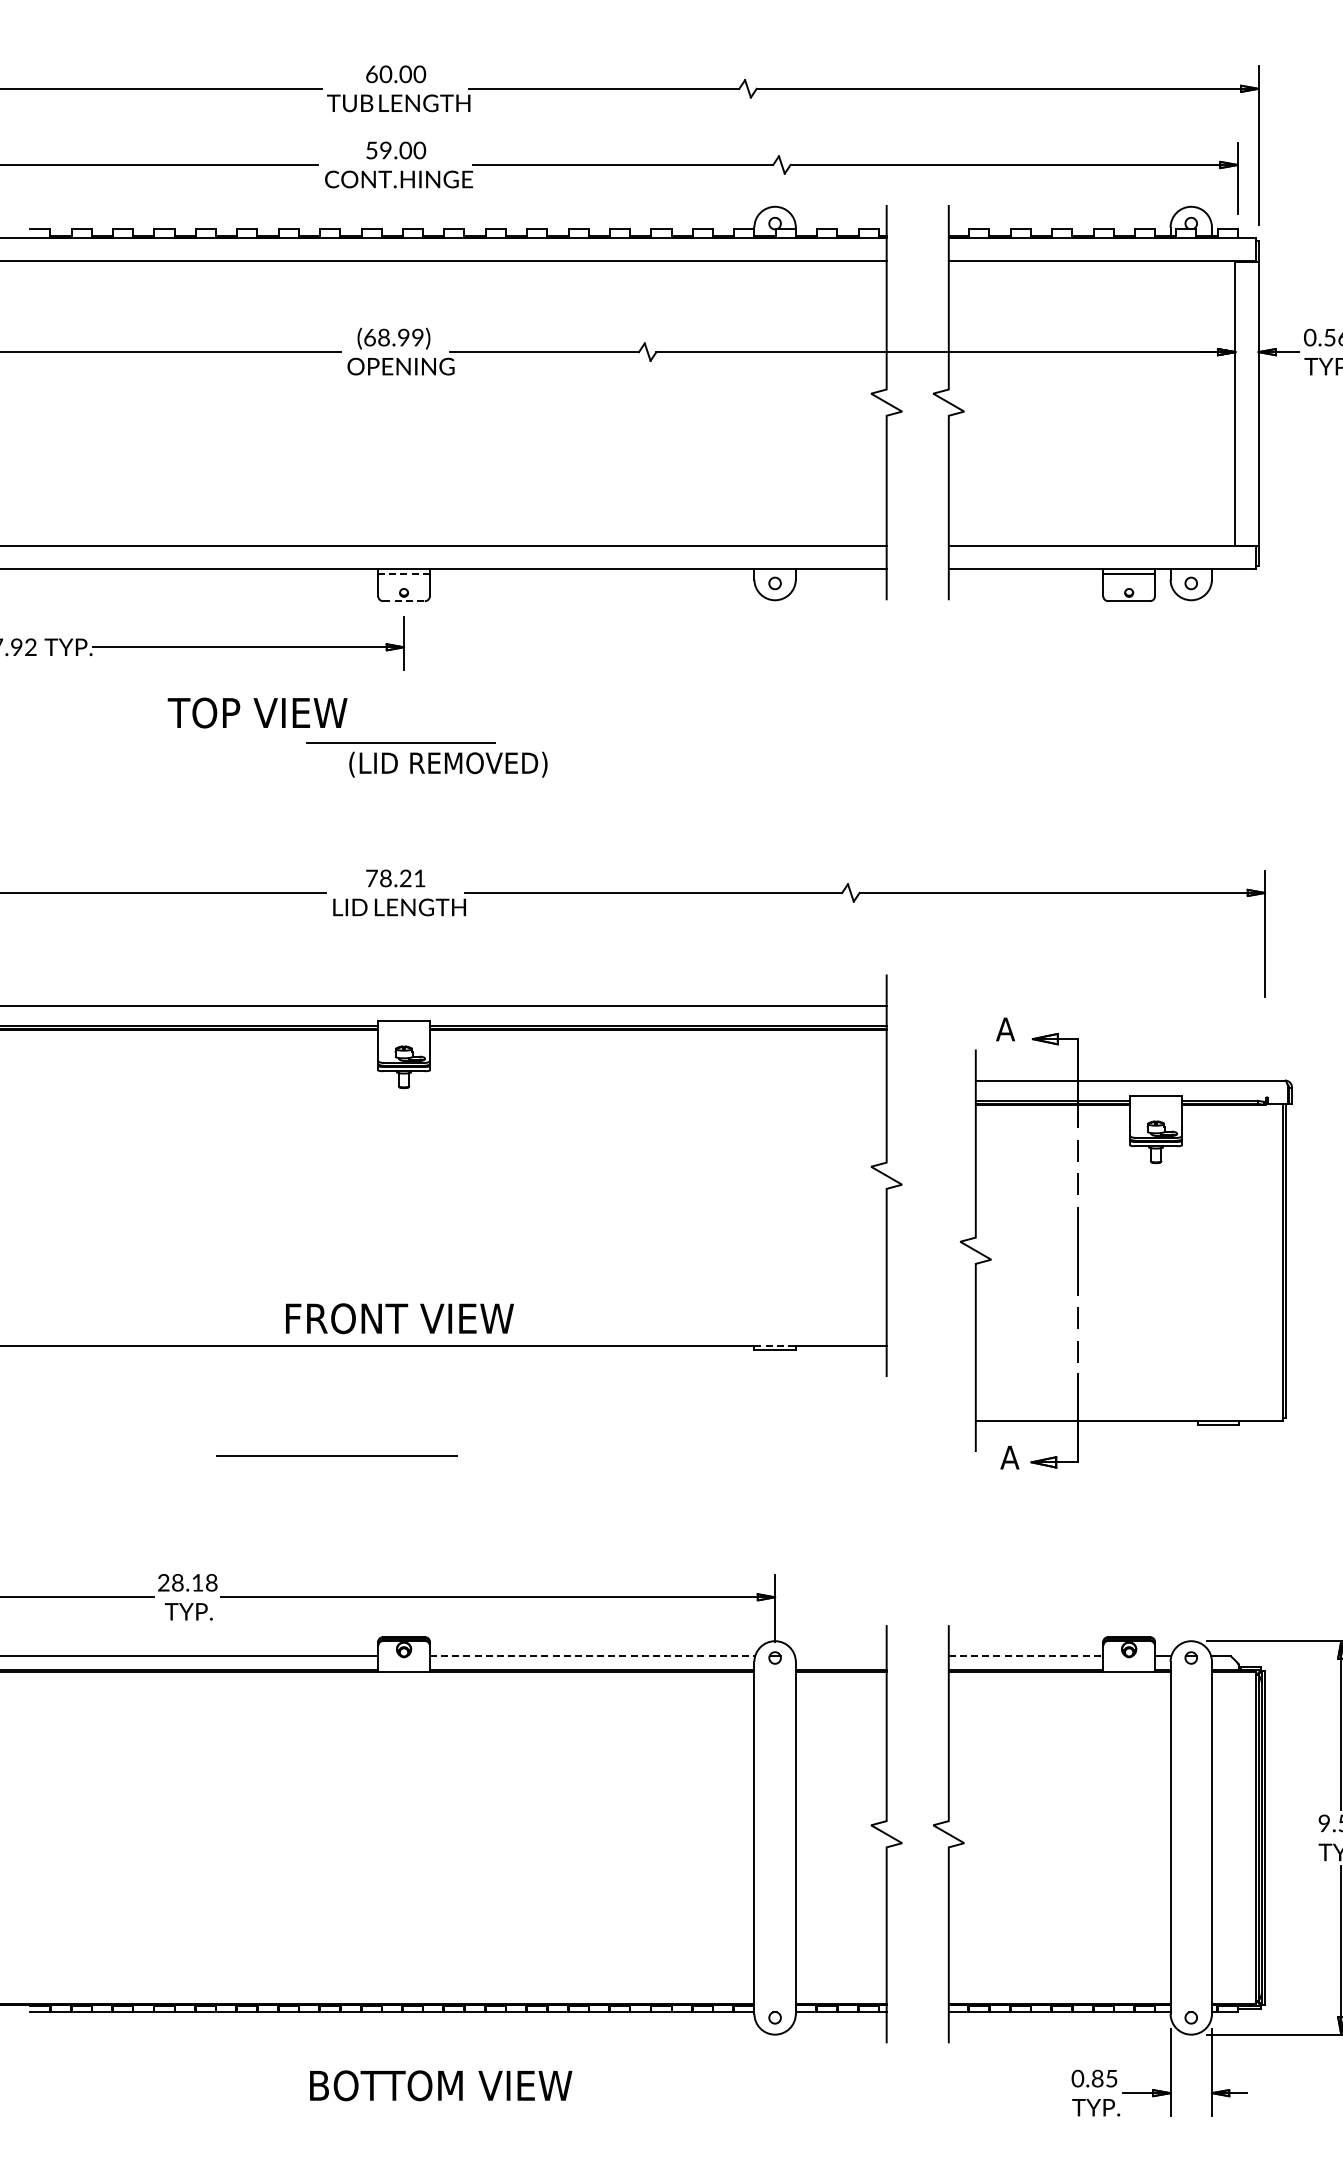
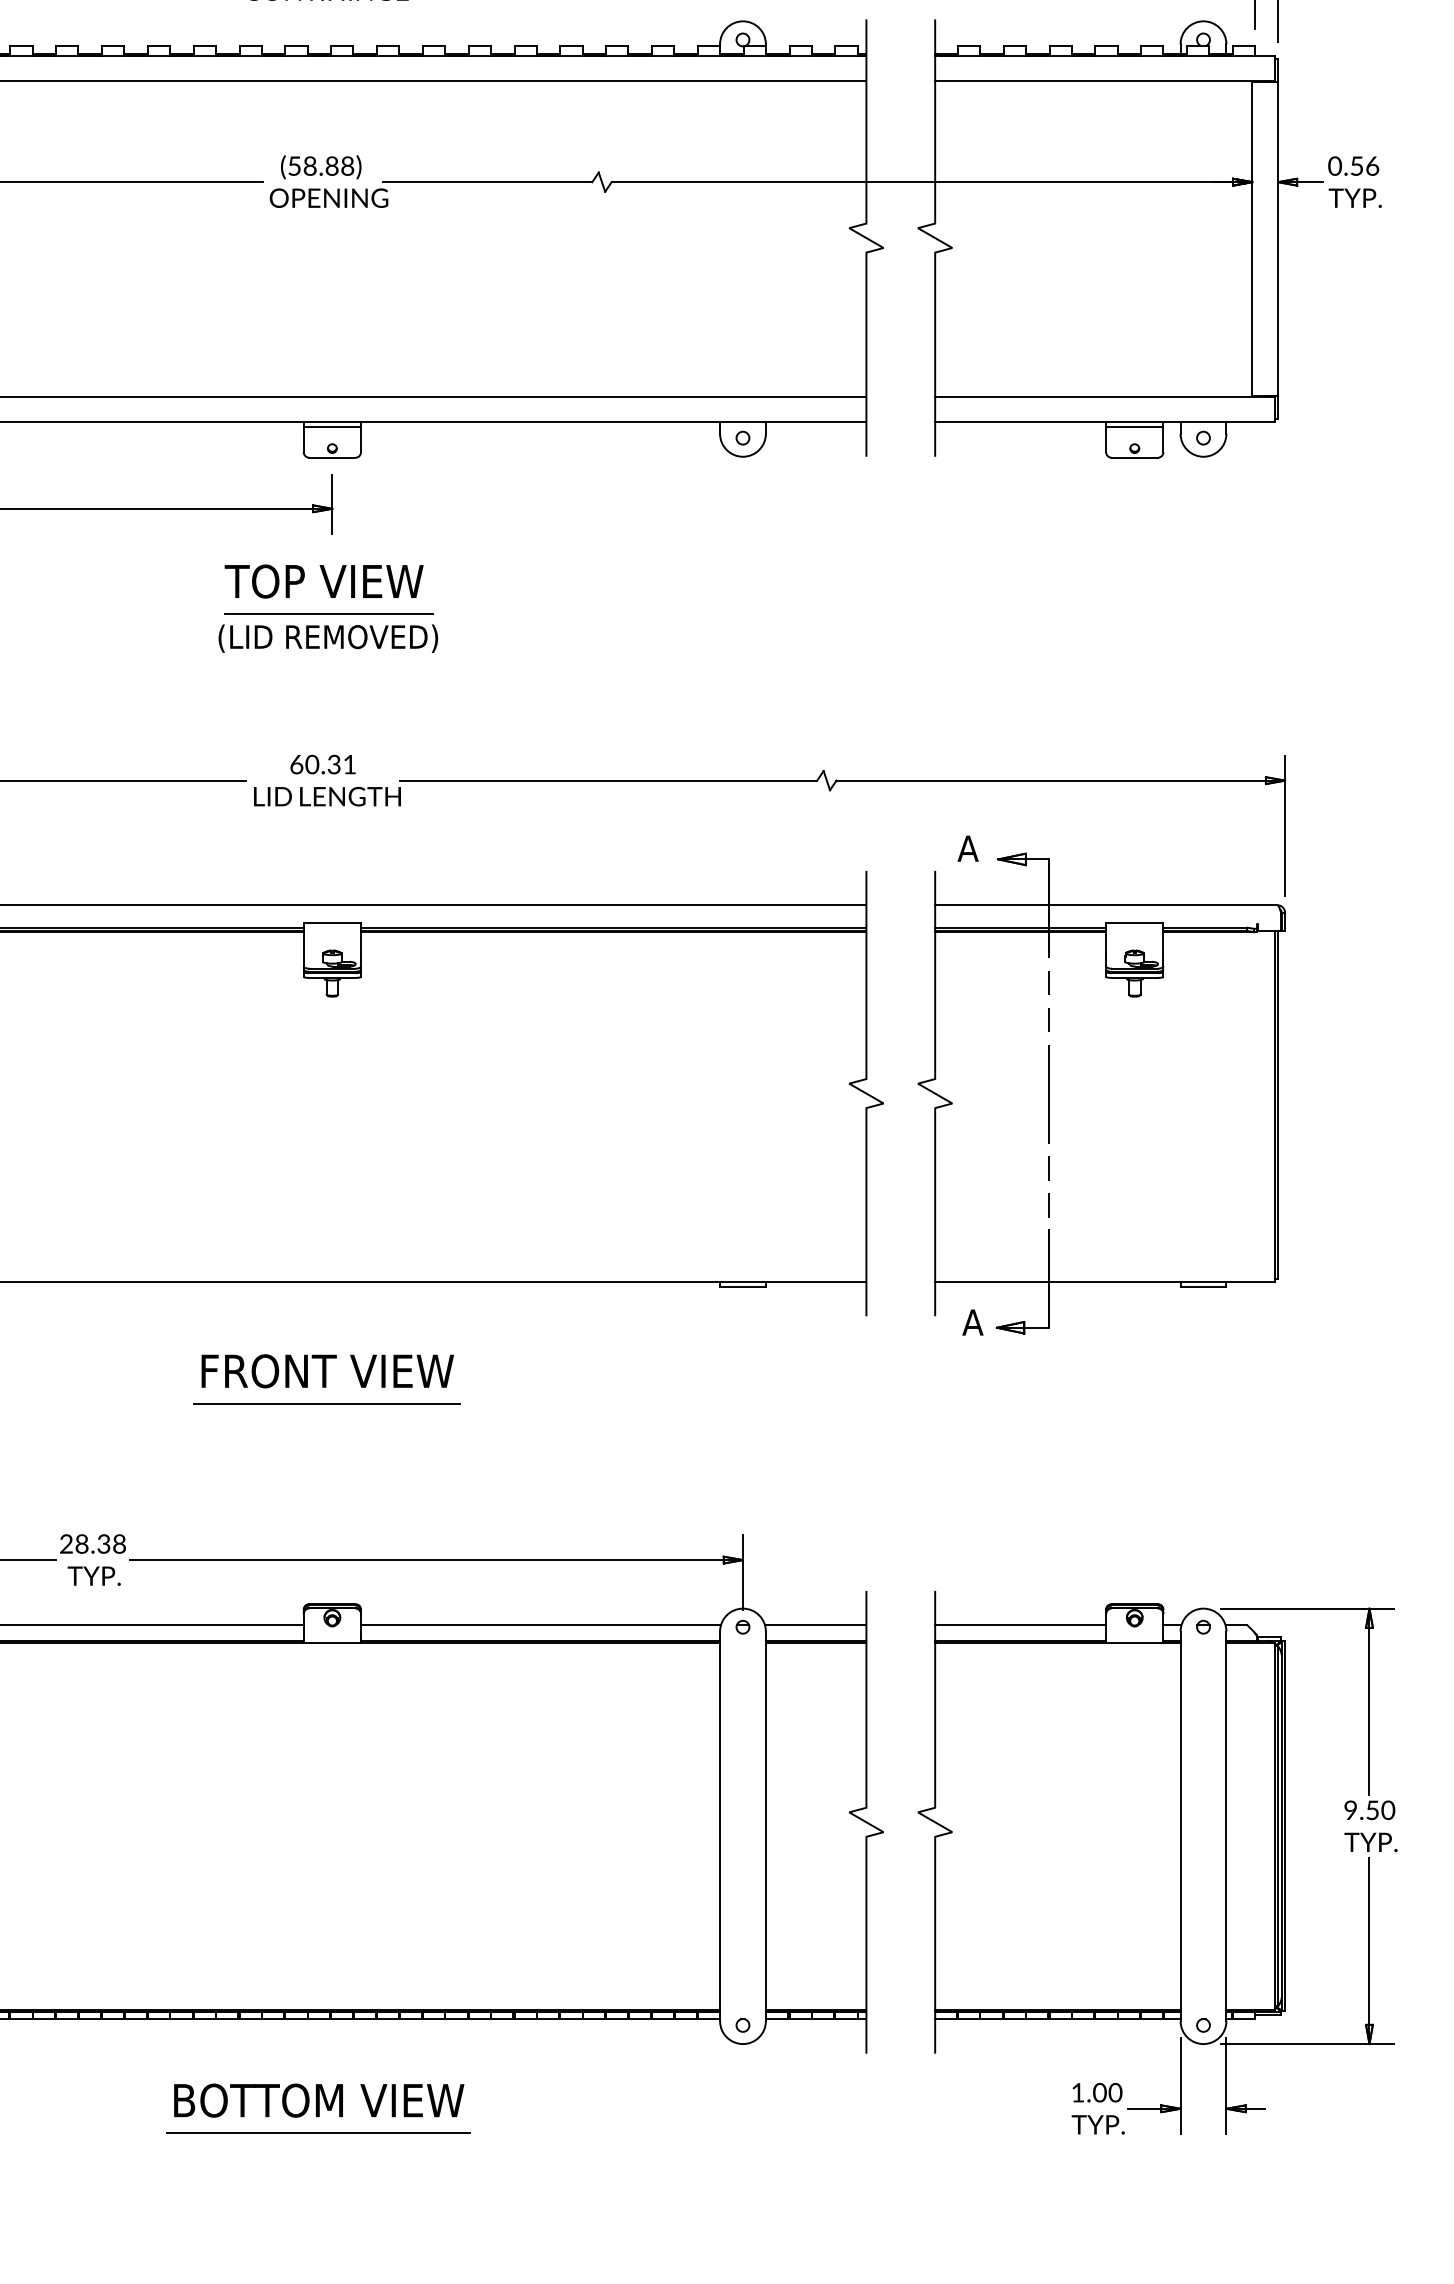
text: (393, 337) -> (320, 165), (68.99) -> (58.88)
line: (404, 573) -> (332, 427), dashed -> solid
line: (404, 601) -> (332, 458), dashed -> solid
text: (257, 712) -> (324, 580), moved
text: (448, 764) -> (328, 638), moved
text: (388, 878) -> (315, 764), 78.21 -> 60.31
part: (1126, 1243) -> (1101, 1085), moved
text: (399, 1318) -> (327, 1371), moved
line: (775, 1345) -> (743, 1281), dashed -> solid
line: (336, 1455) -> (326, 1403), moved
text: (197, 1582) -> (103, 1543), 28.18 -> 28.38
line: (592, 1656) -> (540, 1625), dashed -> solid
line: (840, 1656) -> (815, 1625), added
line: (1026, 1656) -> (1021, 1625), dashed -> solid
text: (1094, 2078) -> (1096, 2092), 0.85 -> 1.00
text: (441, 2085) -> (319, 2100), moved
line: (391, 2115) -> (318, 2133), added

